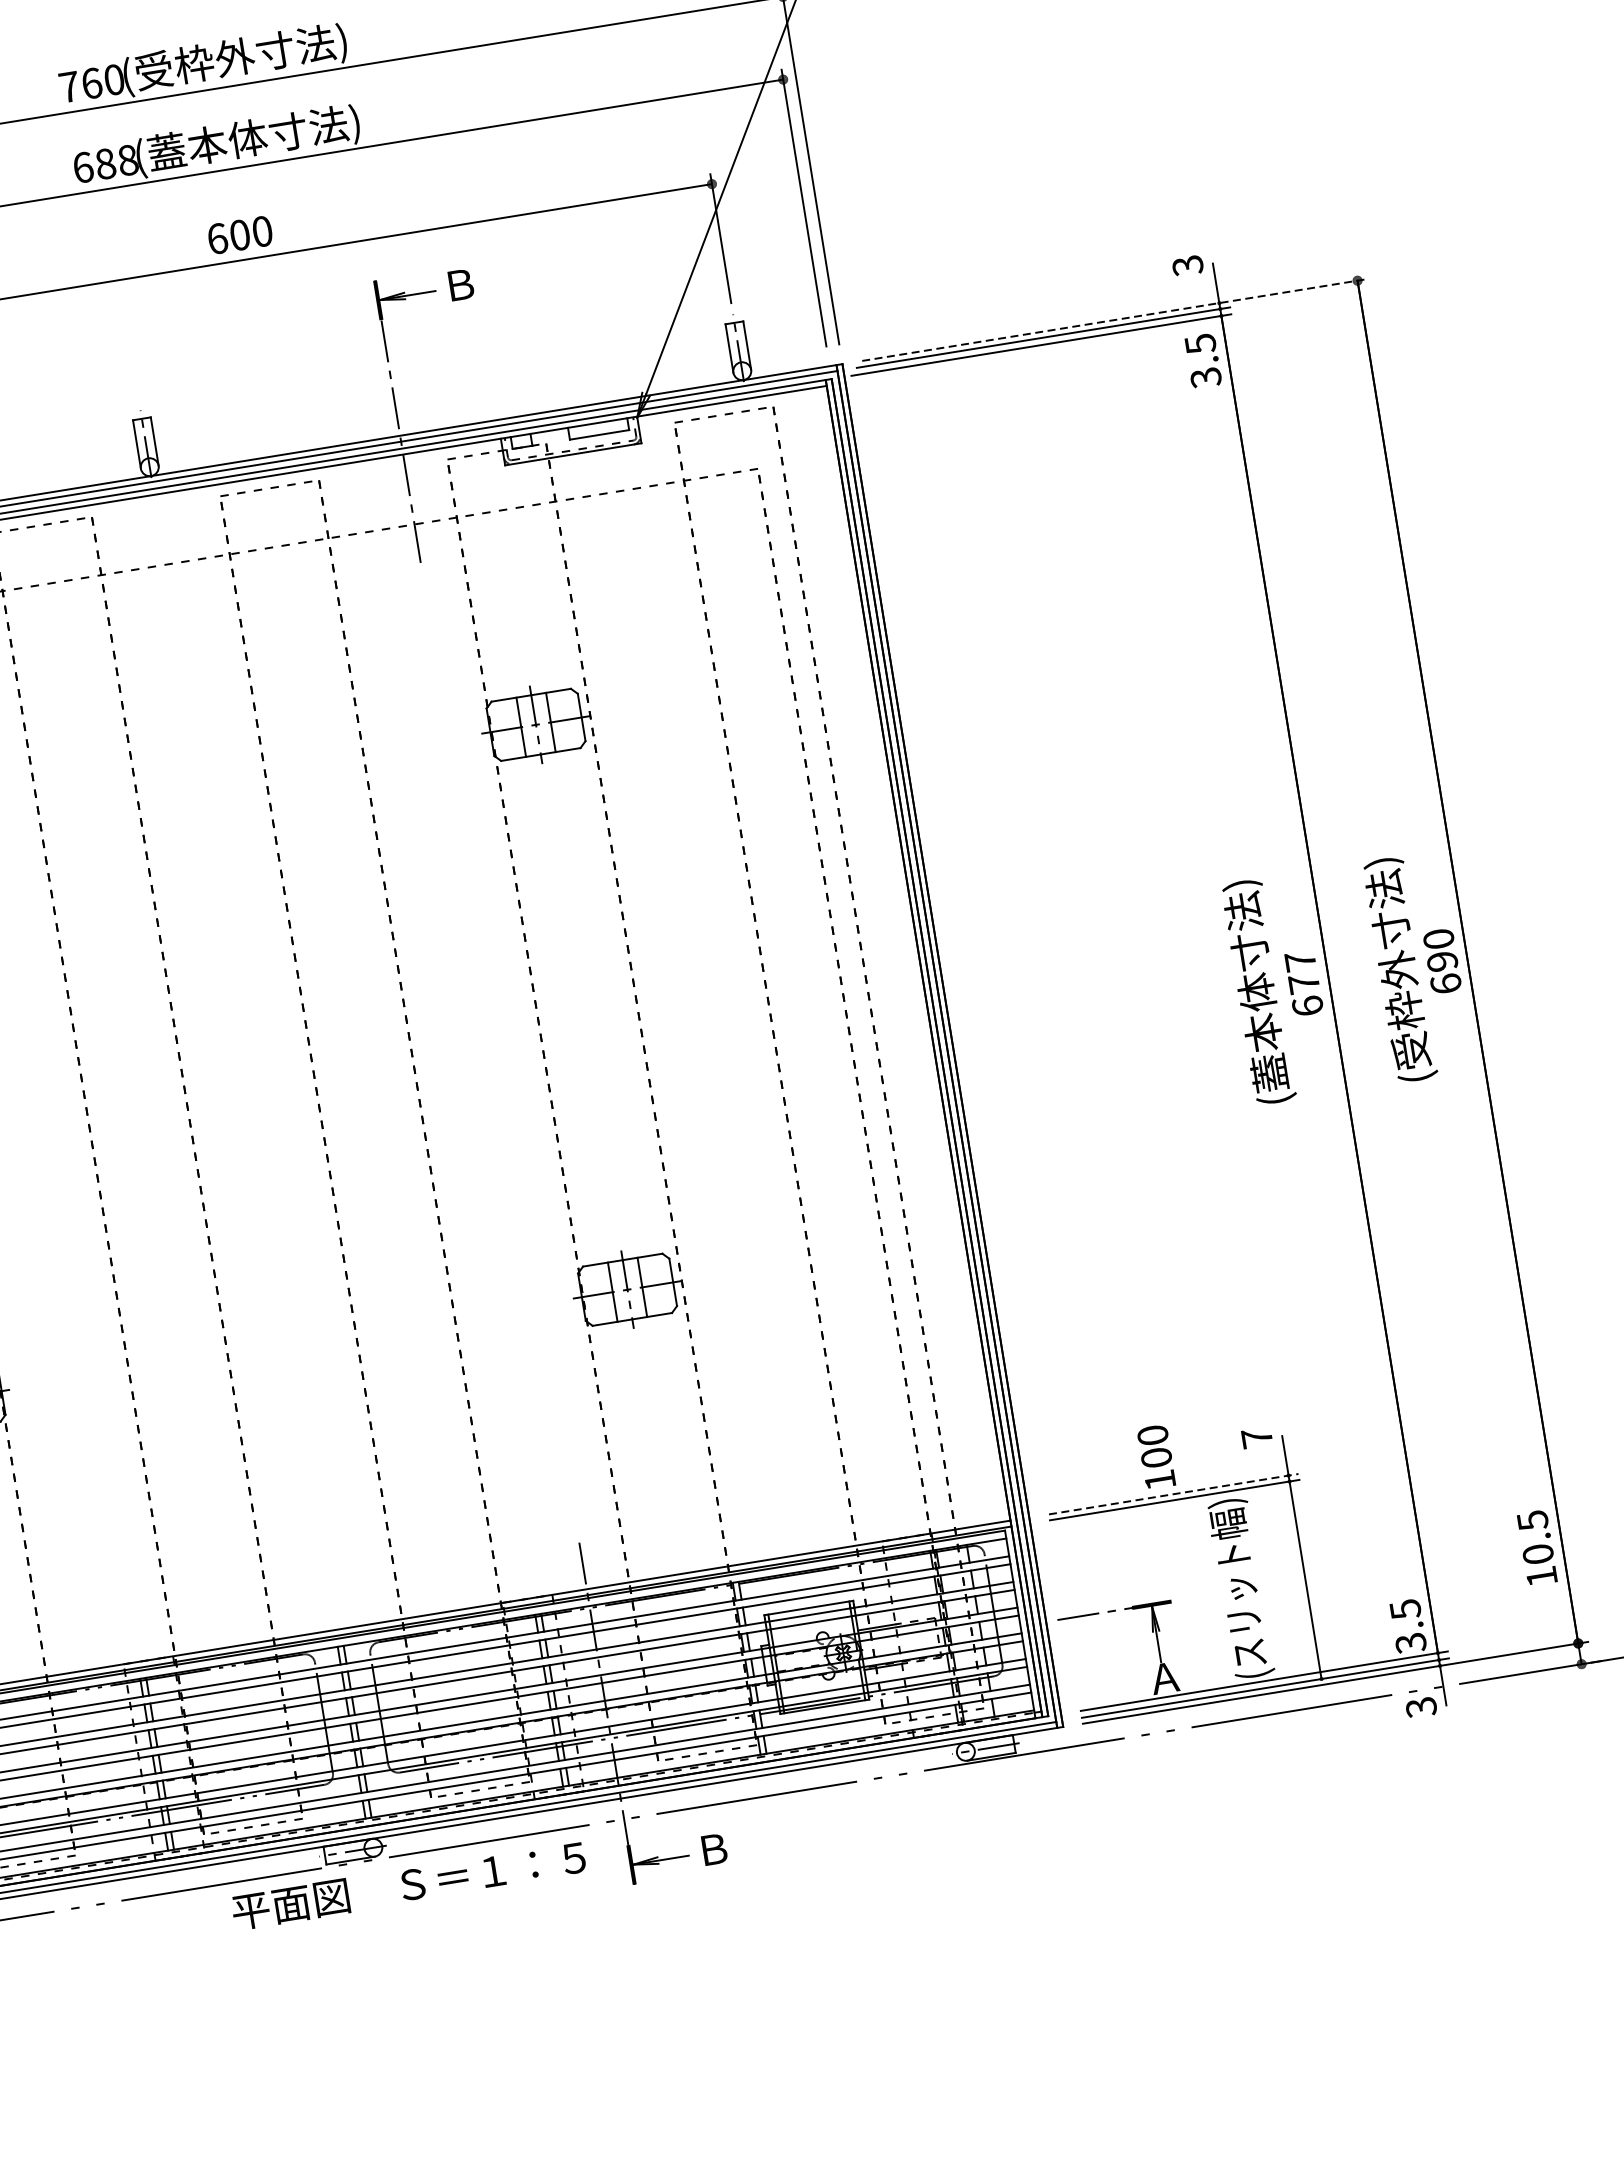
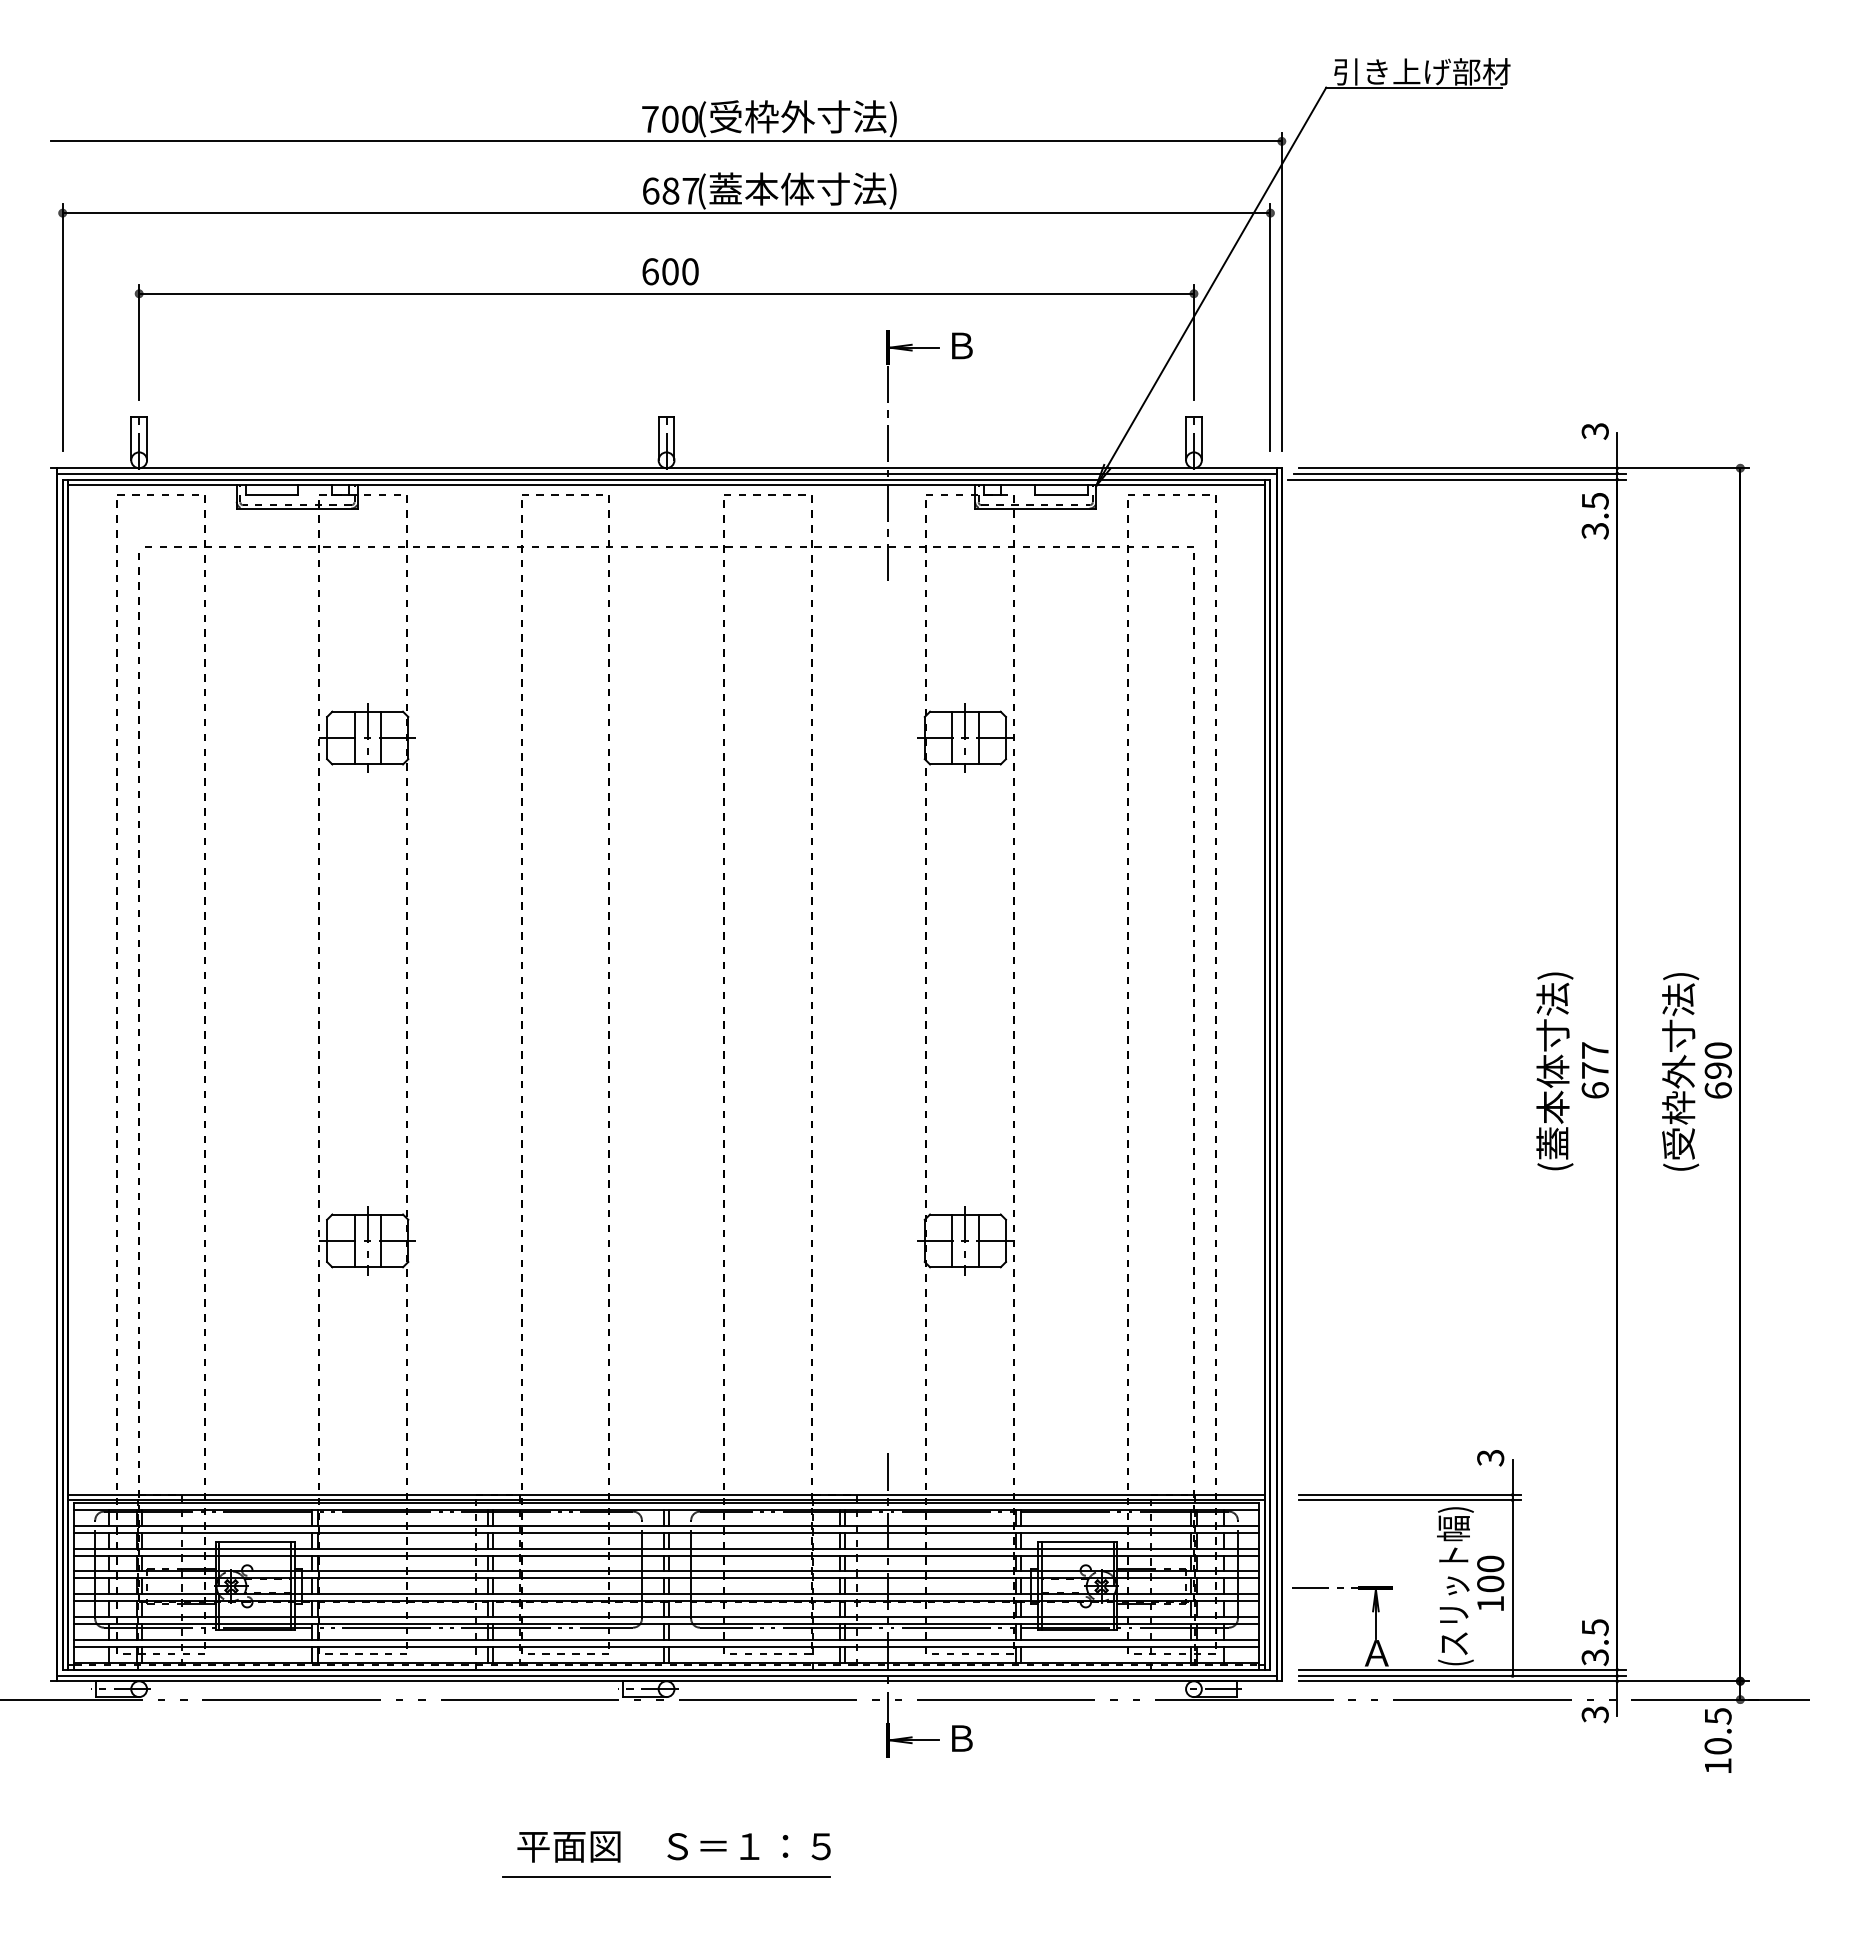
text: (92, 82) -> (670, 118), 760 -> 700
text: (127, 159) -> (690, 190), 688 -> 687
text: (240, 234) -> (670, 271), moved
line: (1115, 320) -> (1524, 468), dashed -> solid
text: (1256, 1437) -> (1490, 1457), 7 -> 3
text: (1156, 1456) -> (1490, 1582), moved
line: (1173, 1493) -> (1410, 1494), dashed -> solid
text: (1536, 1547) -> (1717, 1740), moved
text: (408, 1885) -> (673, 1846), moved
line: (407, 2058) -> (666, 1876), added

